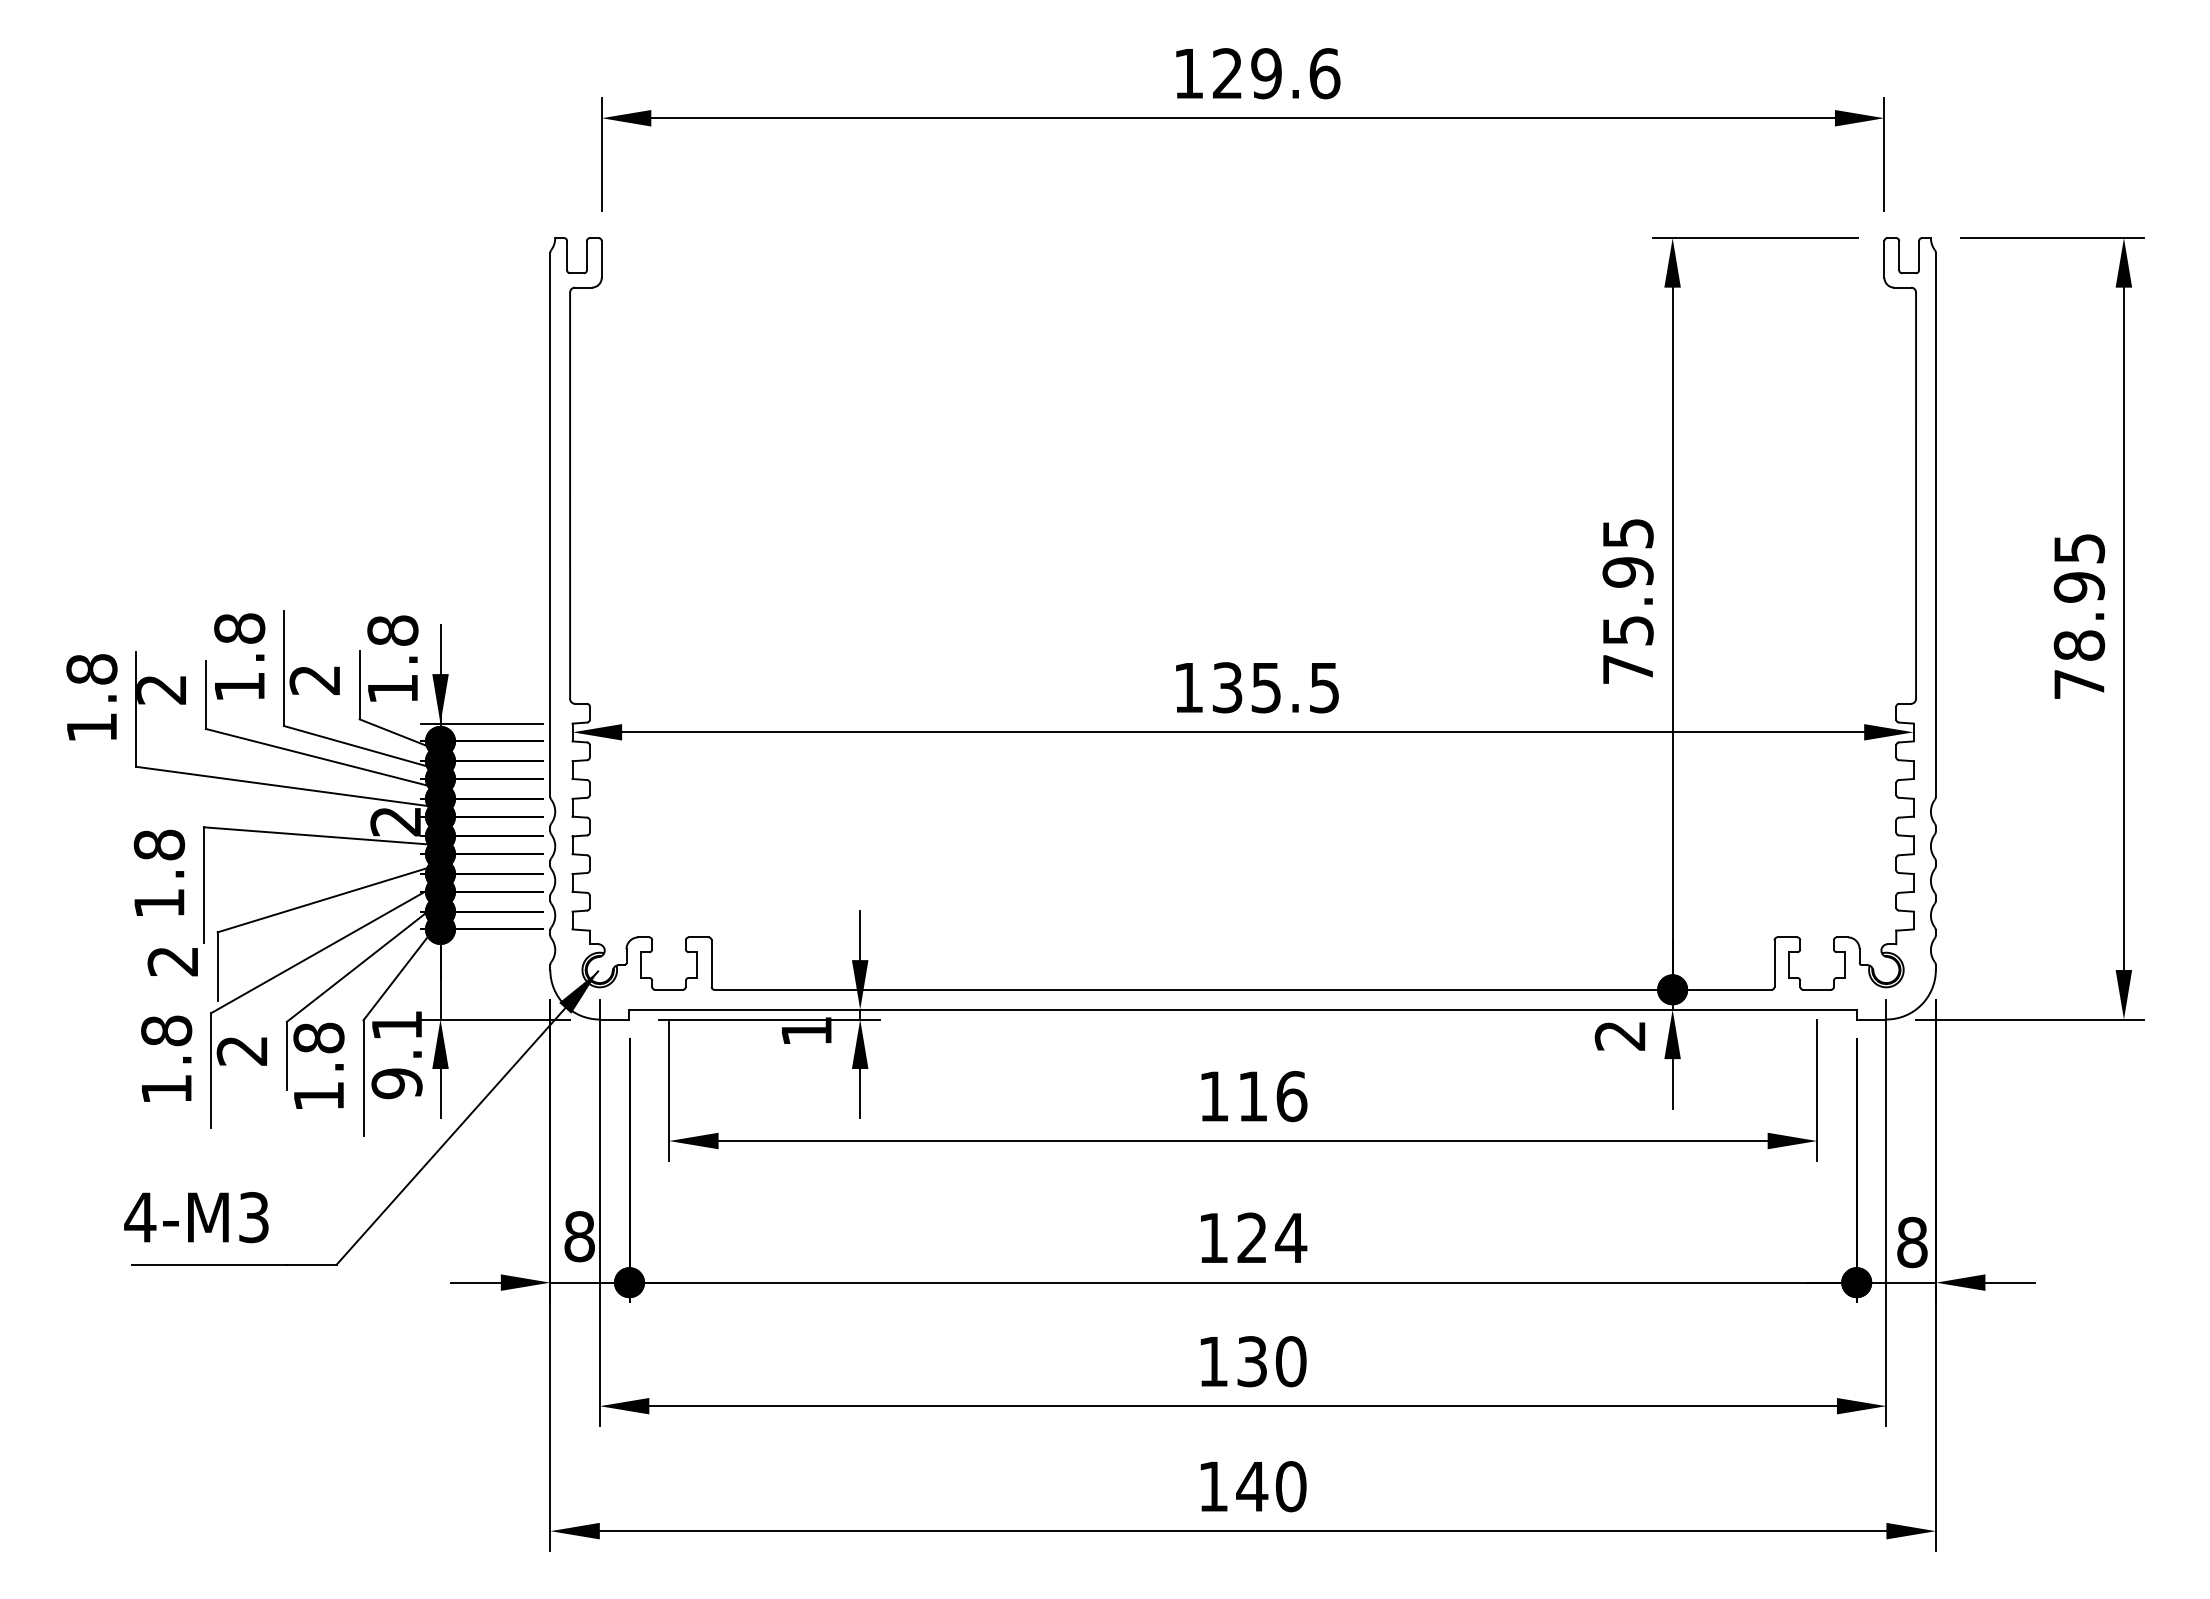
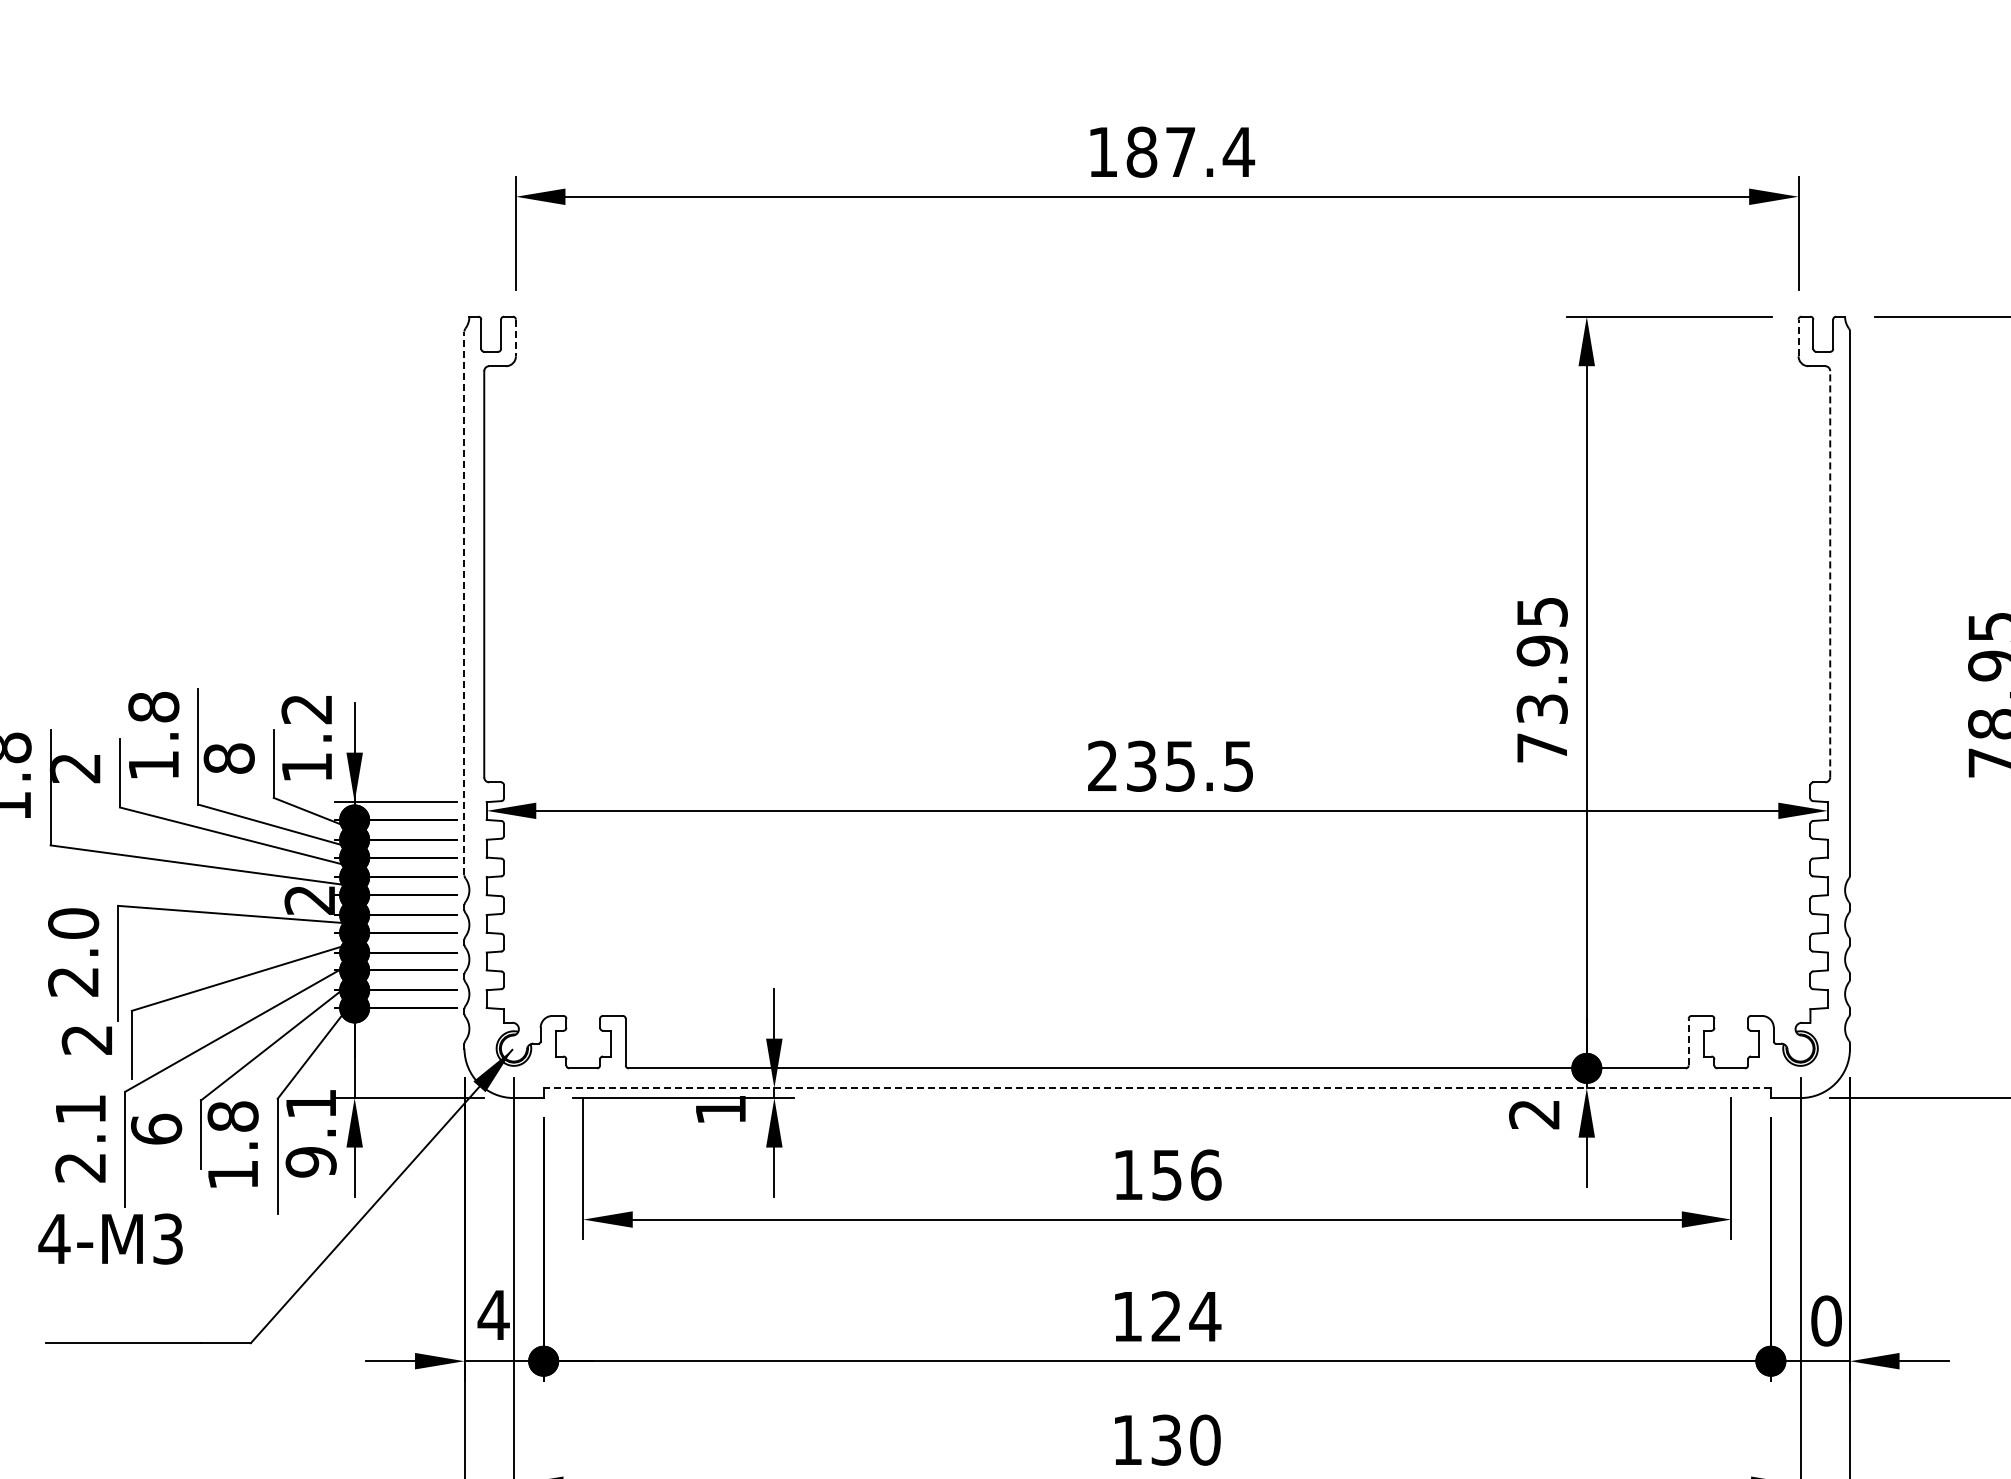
text: (1276, 73) -> (1190, 152), 129.6 -> 187.4
line: (1884, 258) -> (1798, 337), solid -> dashed
line: (601, 259) -> (515, 338), solid -> dashed
line: (1916, 495) -> (1830, 574), solid -> dashed
line: (550, 524) -> (464, 603), solid -> dashed
text: (392, 630) -> (306, 709), 1.8 -> 1.2
text: (1627, 630) -> (1541, 709), 75.95 -> 73.95
text: (314, 679) -> (228, 758), 2 -> 8
text: (1187, 687) -> (1101, 766), 135.5 -> 235.5
text: (158, 873) -> (72, 952), 1.8 -> 2.0
line: (1774, 963) -> (1688, 1042), solid -> dashed
line: (1243, 1009) -> (1157, 1088), solid -> dashed
text: (241, 1050) -> (155, 1129), 2 -> 6
text: (166, 1059) -> (80, 1138), 1.8 -> 2.1
text: (1252, 1096) -> (1166, 1175), 116 -> 156
text: (196, 1217) -> (110, 1239), moved
text: (579, 1236) -> (493, 1315), 8 -> 4
text: (1912, 1242) -> (1826, 1321), 8 -> 0

